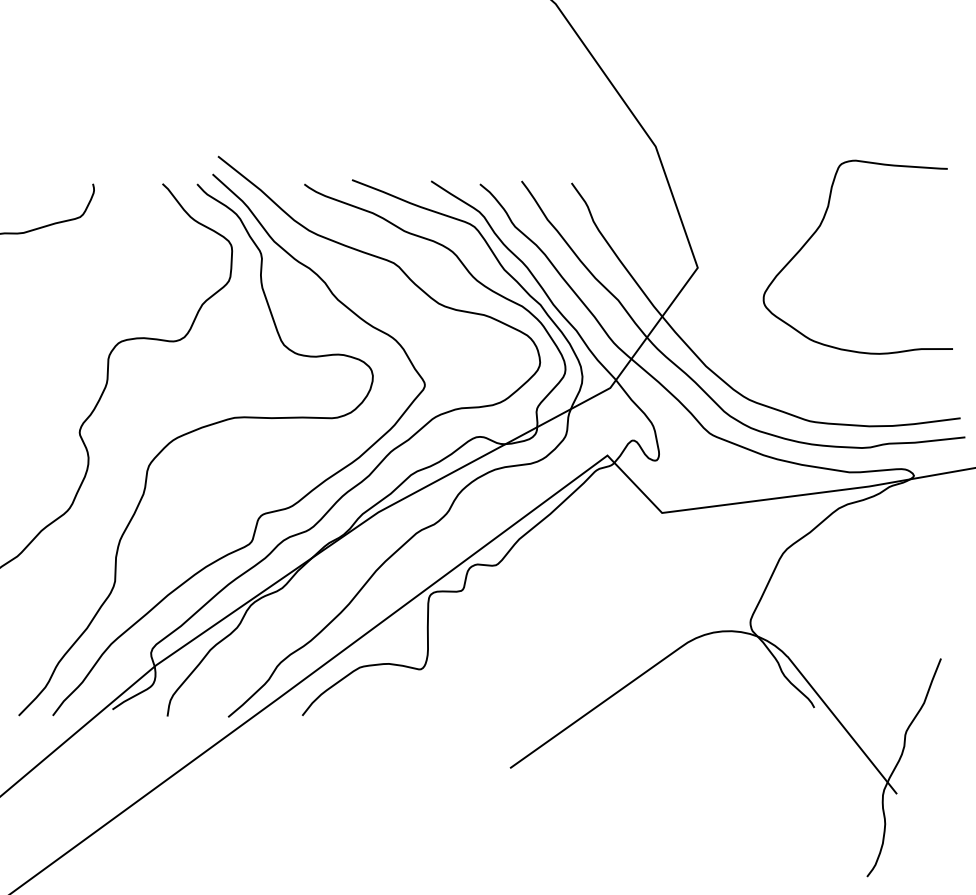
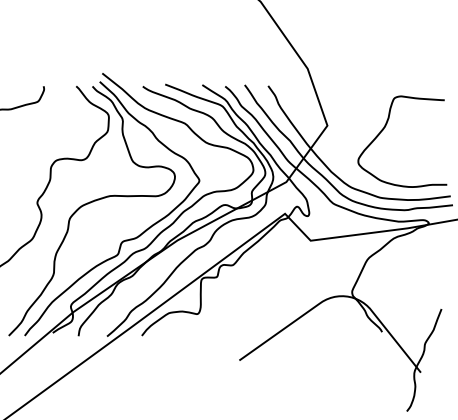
curve: (819, 231) -> (384, 129), moved

